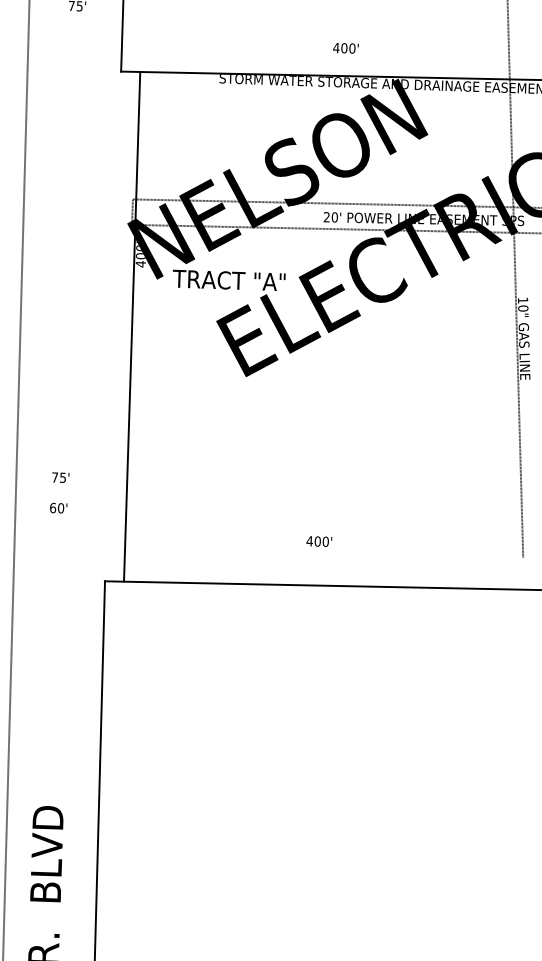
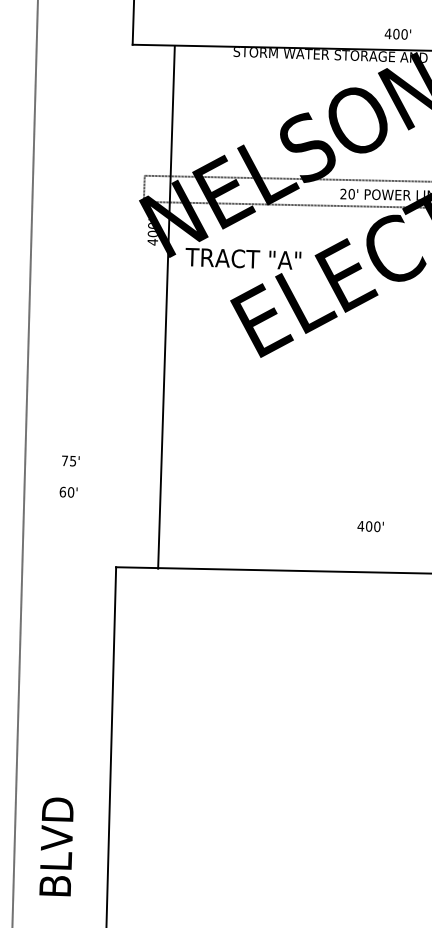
text: (345, 48) -> (397, 34), moved
line: (132, 326) -> (166, 307), moved
text: (319, 541) -> (370, 526), moved

